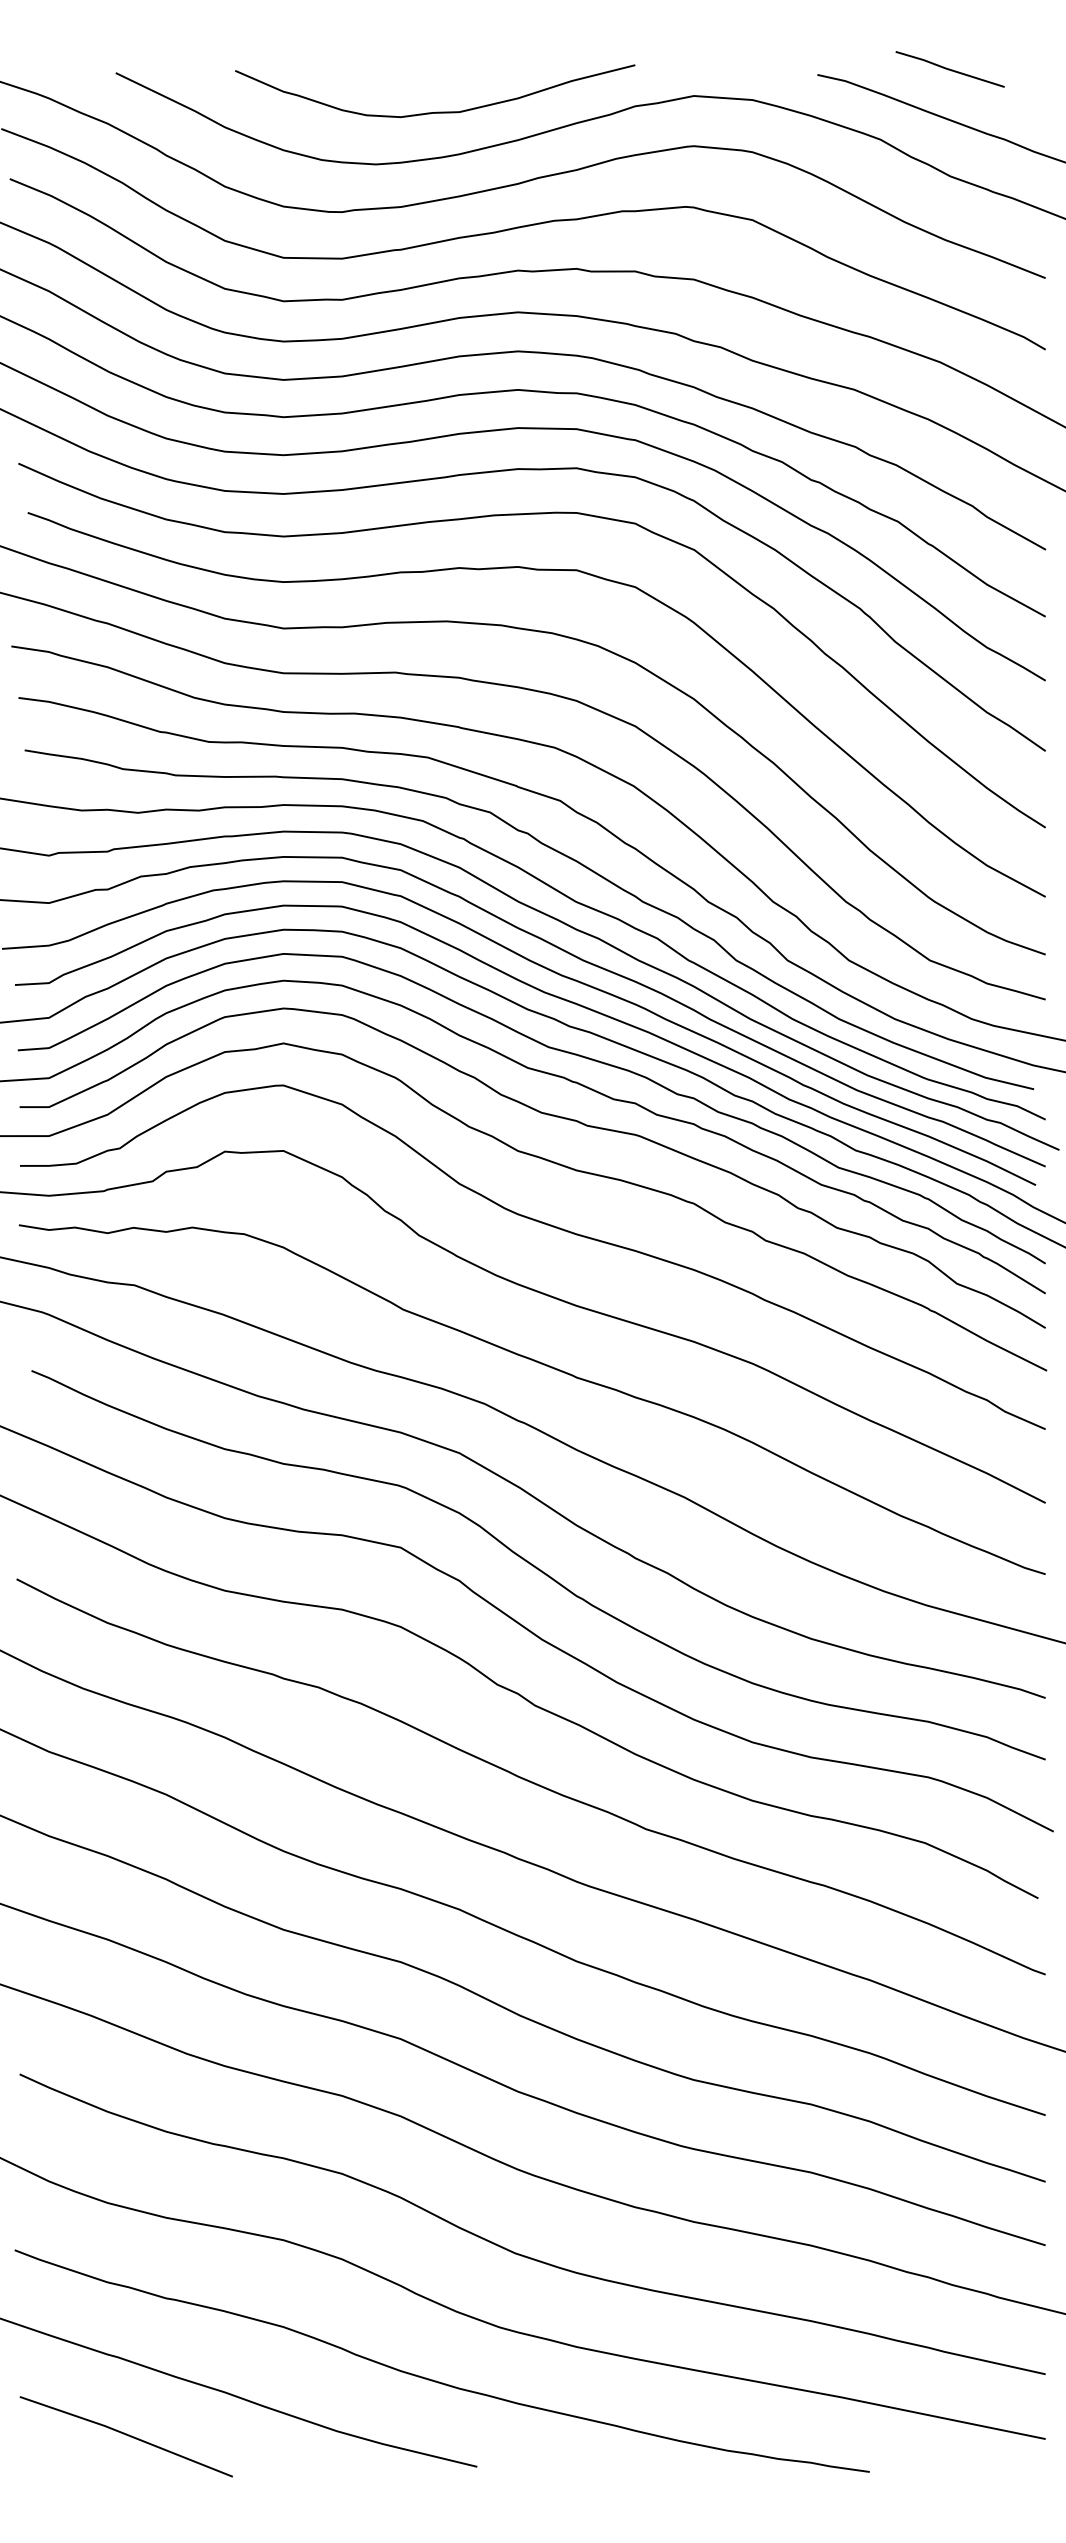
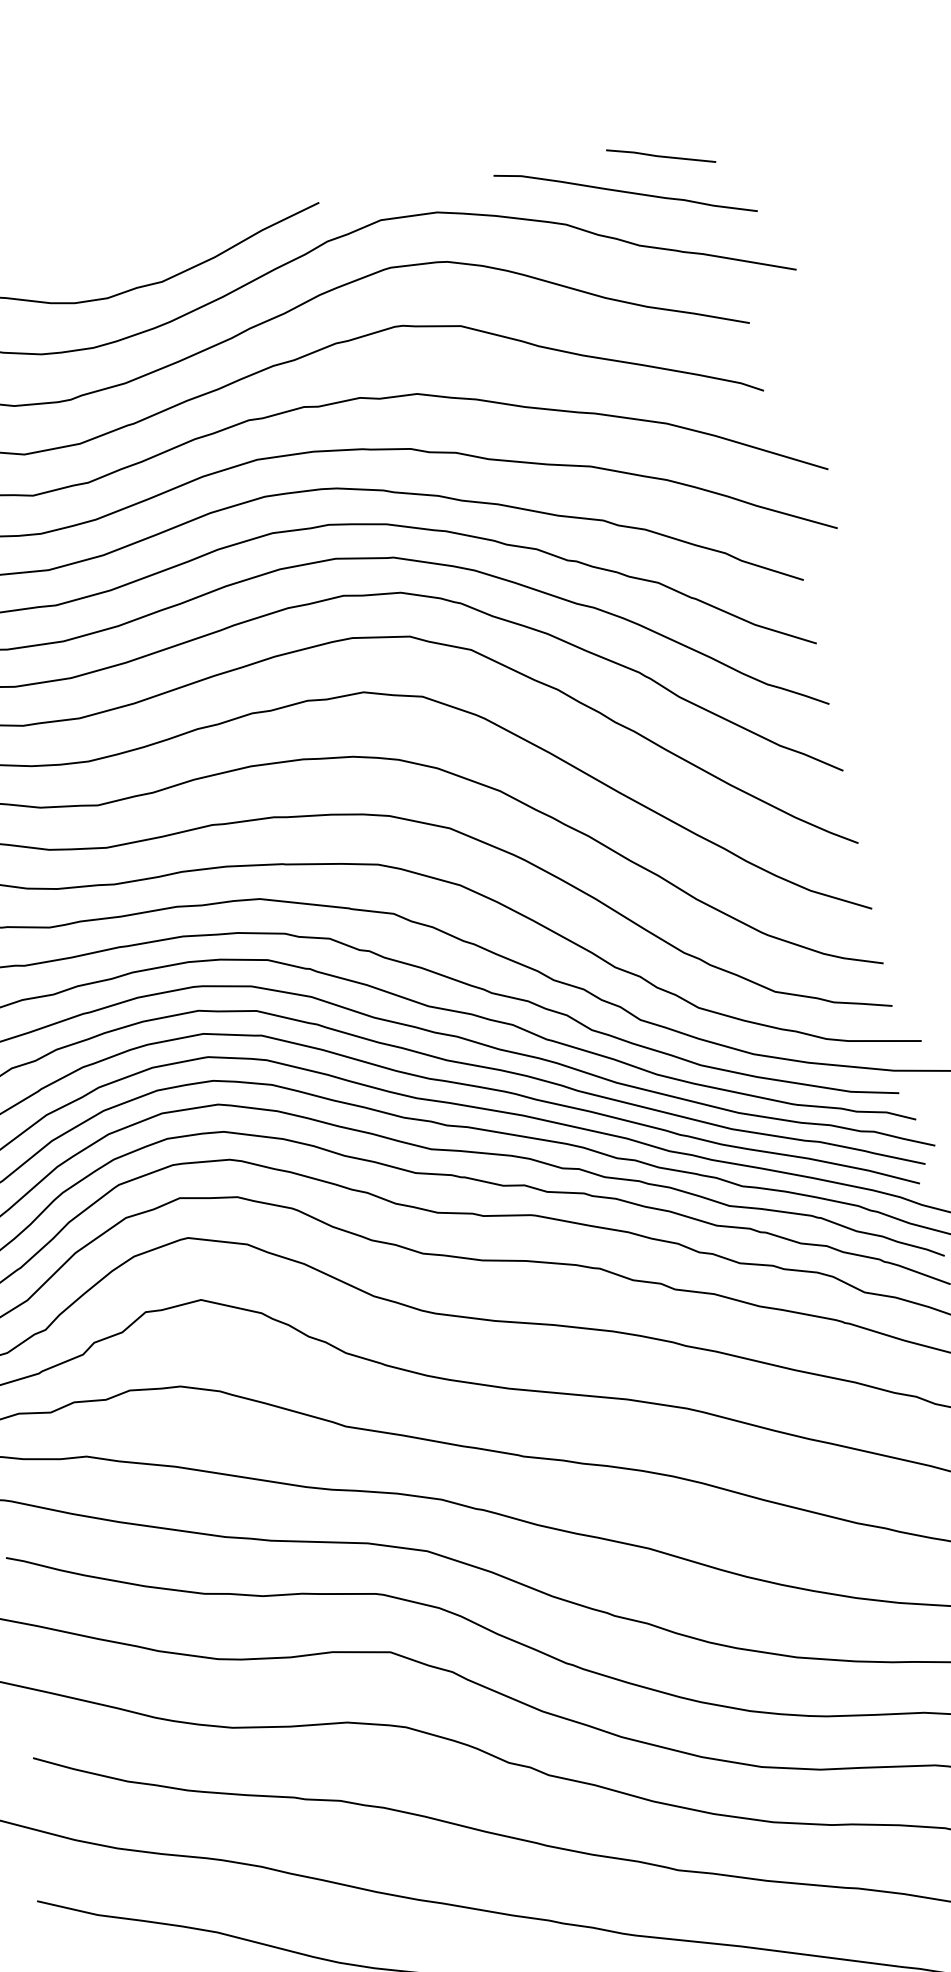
line: (949, 69) -> (660, 156), moved

